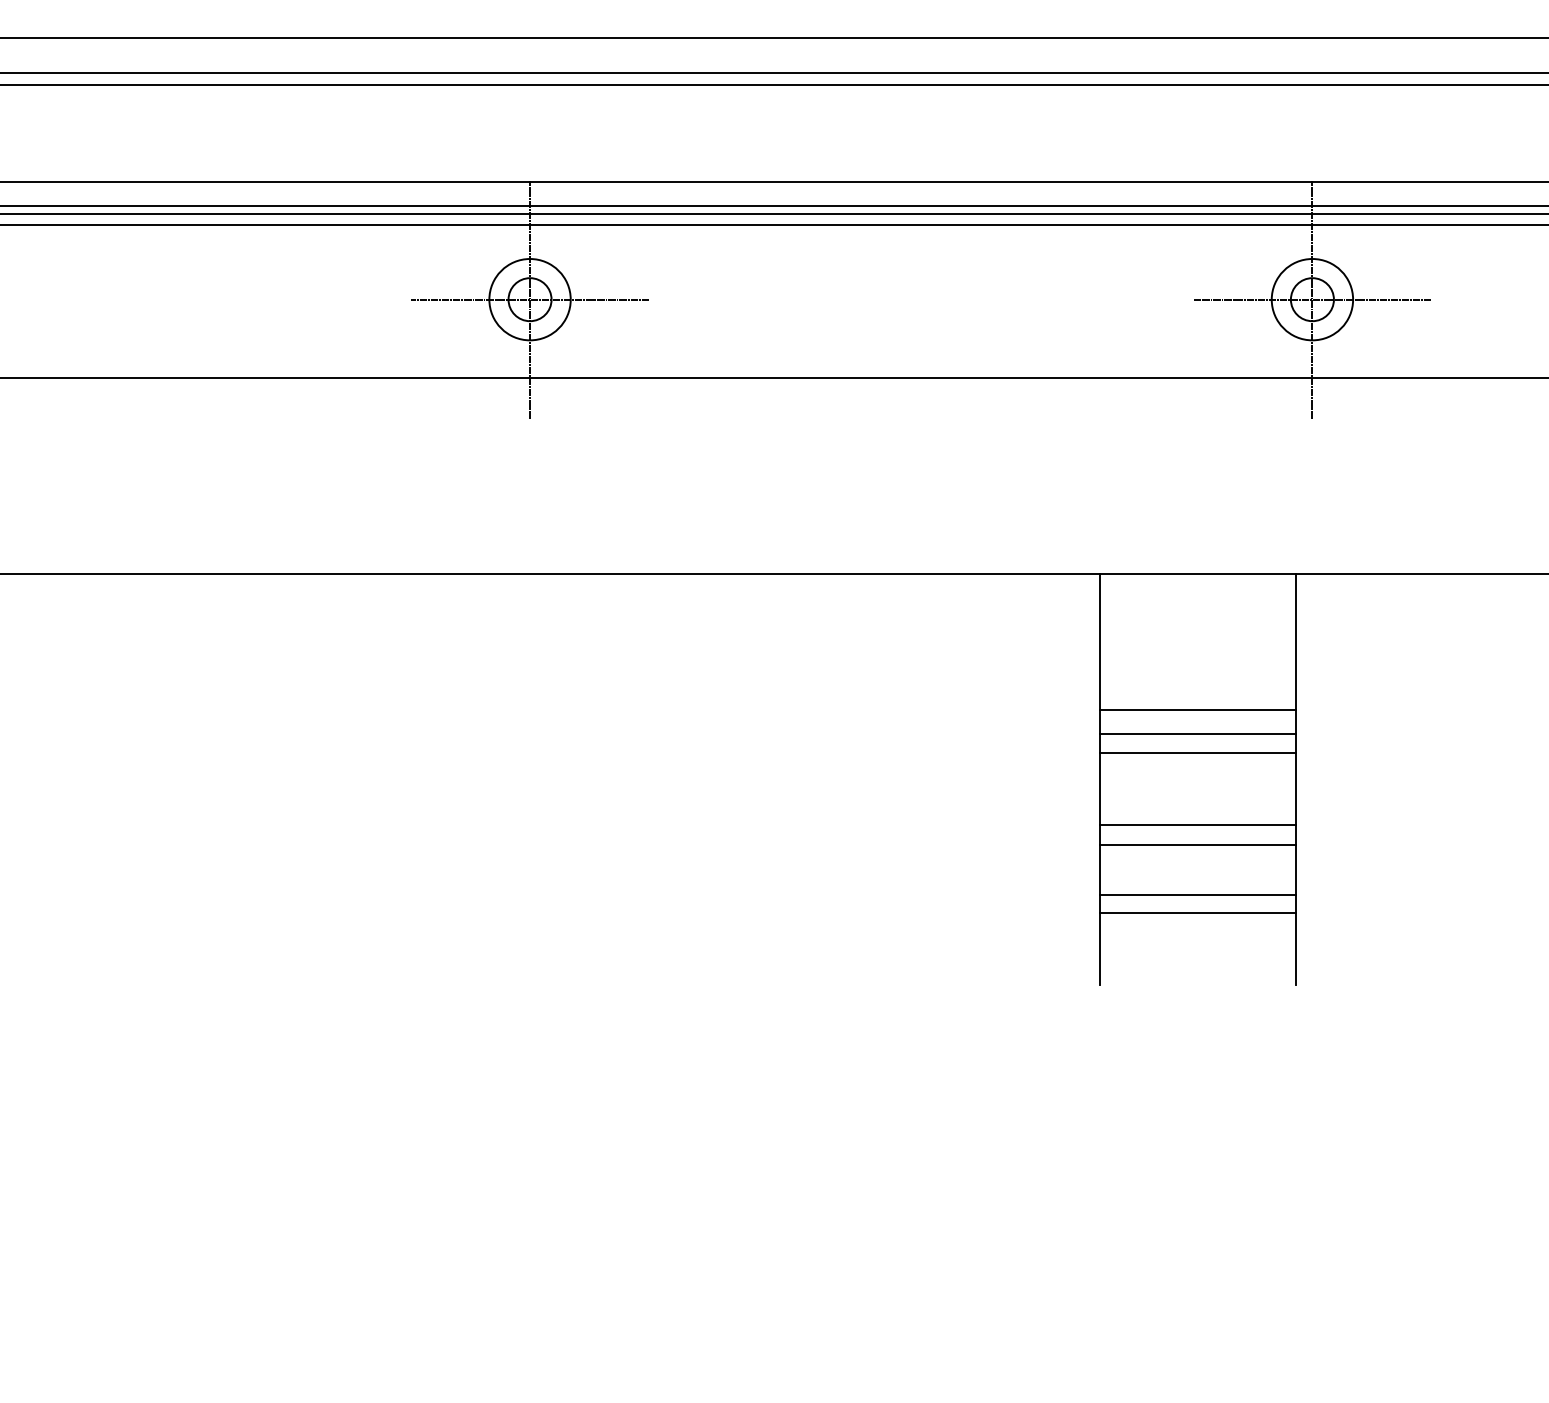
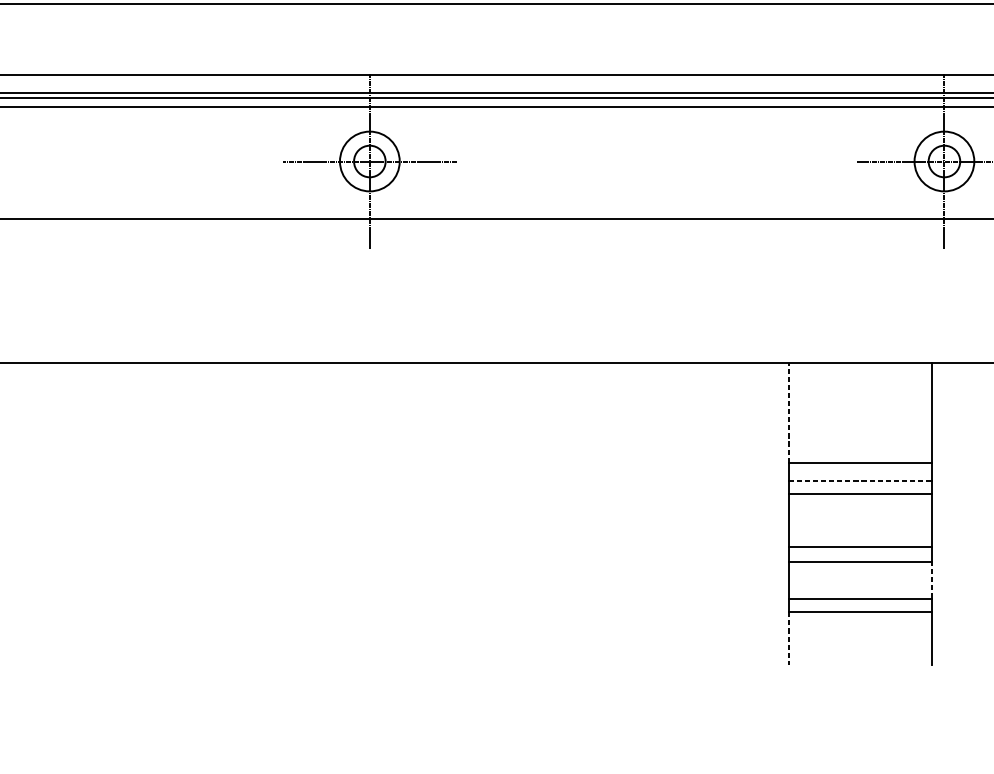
line: (1100, 642) -> (788, 413), solid -> dashed
line: (1198, 734) -> (860, 480), solid -> dashed
line: (1296, 869) -> (932, 579), solid -> dashed
line: (1100, 949) -> (788, 638), solid -> dashed

